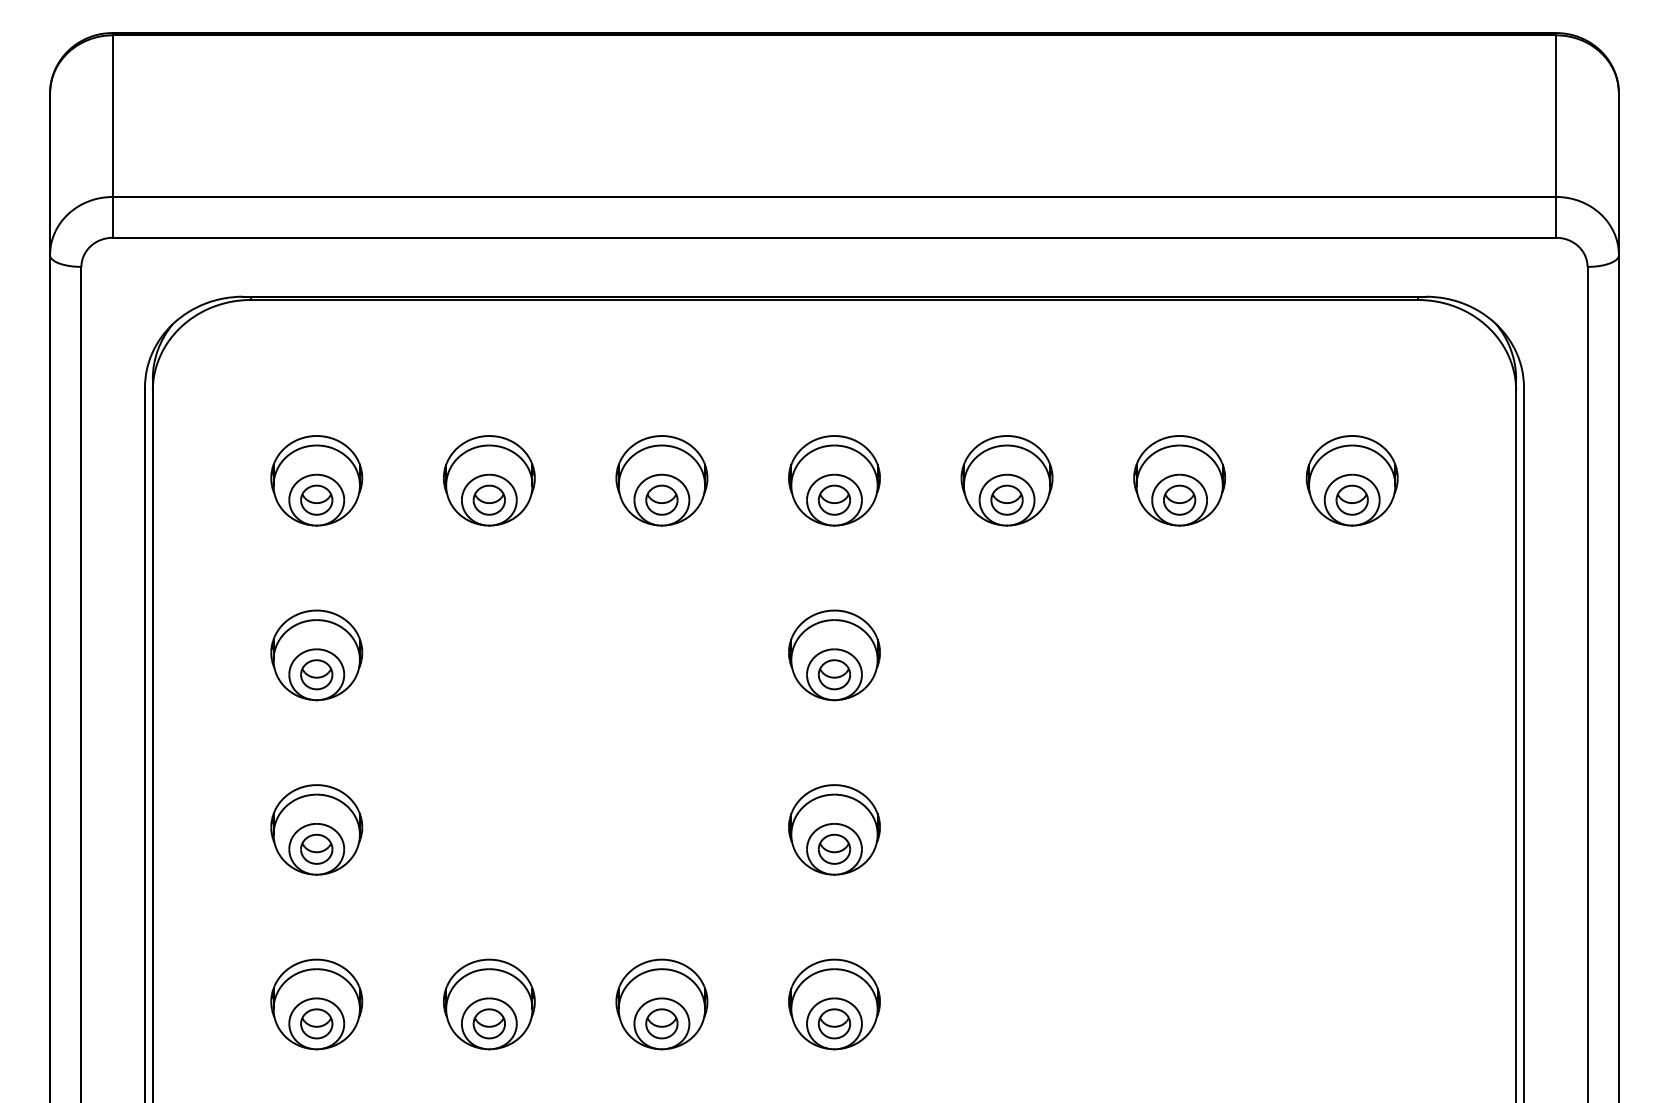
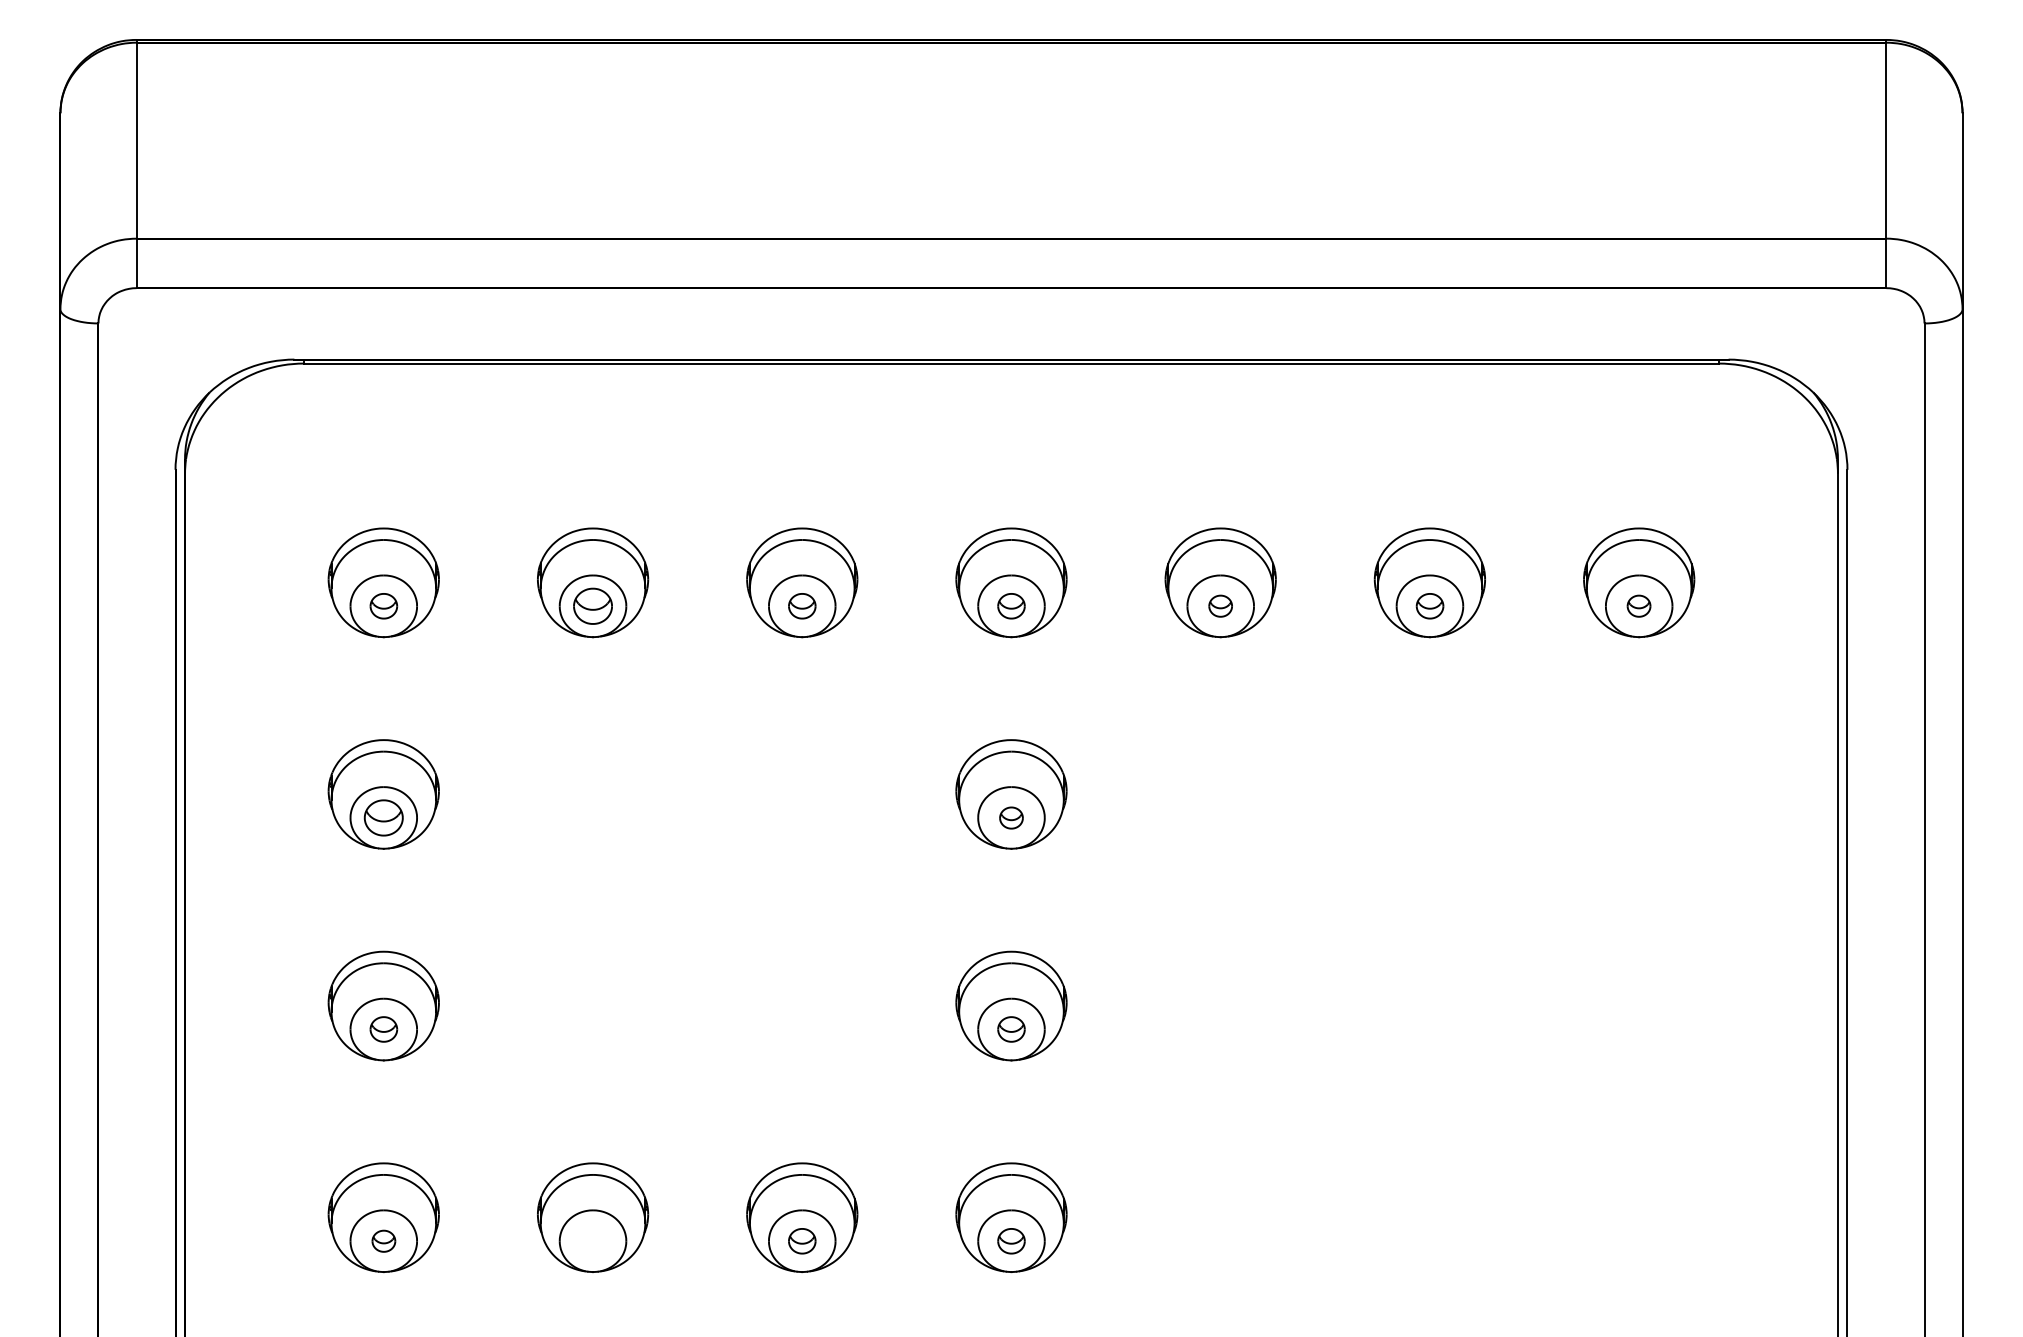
part: (316, 499) -> (383, 605), size x0.7
part: (661, 499) -> (801, 605), size x0.7
part: (834, 499) -> (1011, 605), size x0.7
part: (1006, 499) -> (1220, 605), size x0.6
part: (1179, 499) -> (1429, 605), size x0.7
part: (1351, 499) -> (1638, 605), size x0.6
part: (834, 674) -> (1011, 817), size x0.6
part: (316, 848) -> (383, 1028), size x0.7
part: (834, 848) -> (1011, 1028), size x0.7
part: (316, 1023) -> (383, 1240), size x0.6
part: (488, 1023) -> (592, 1240), removed
part: (661, 1023) -> (801, 1240), size x0.7
part: (834, 1023) -> (1011, 1240), size x0.7

